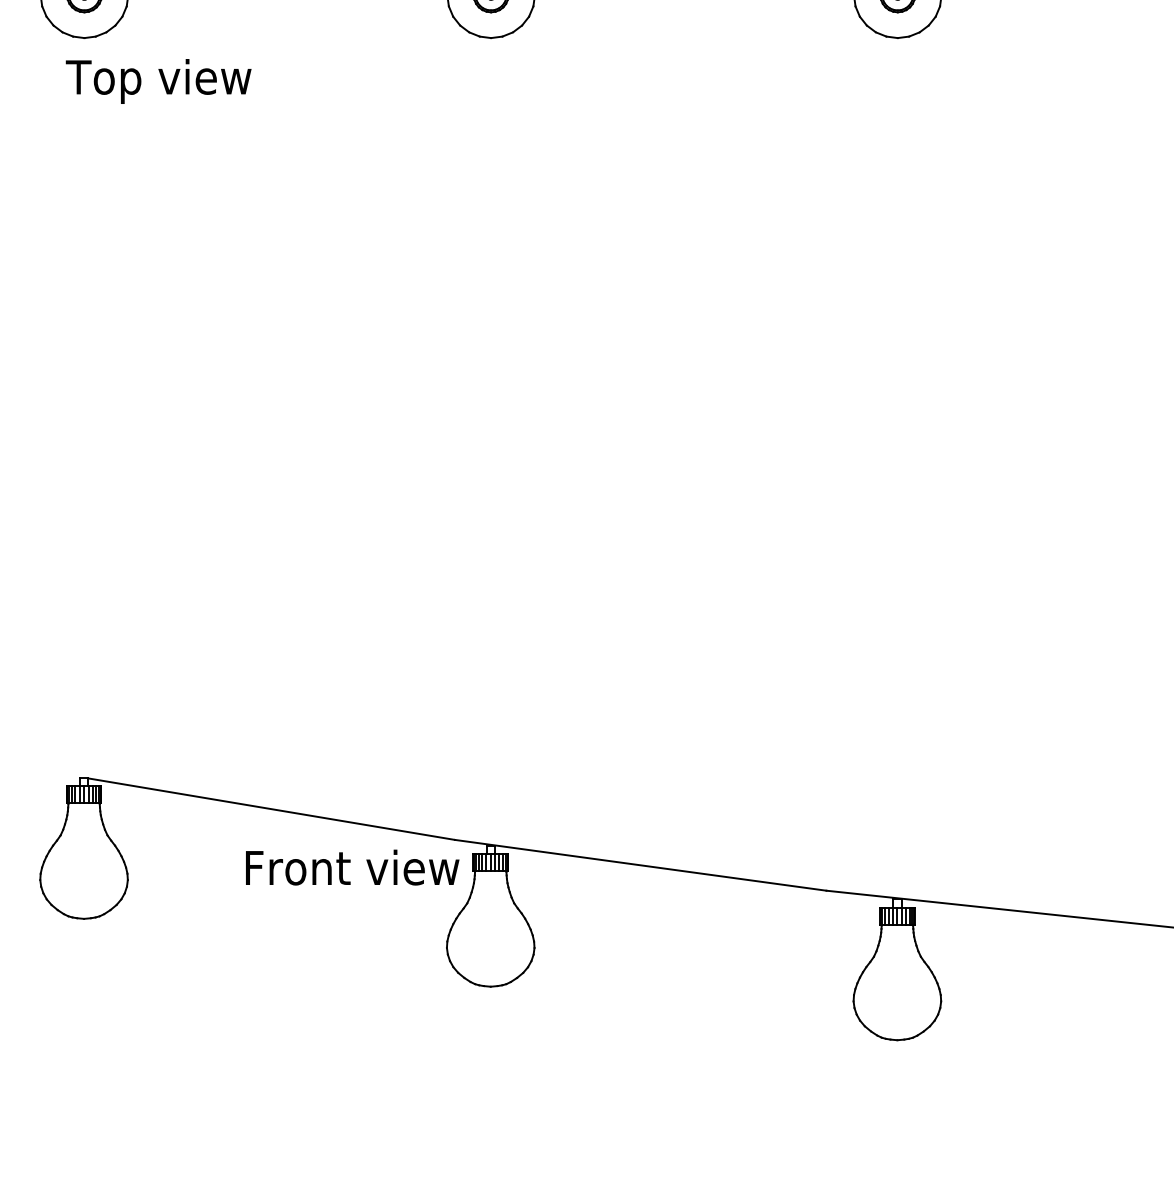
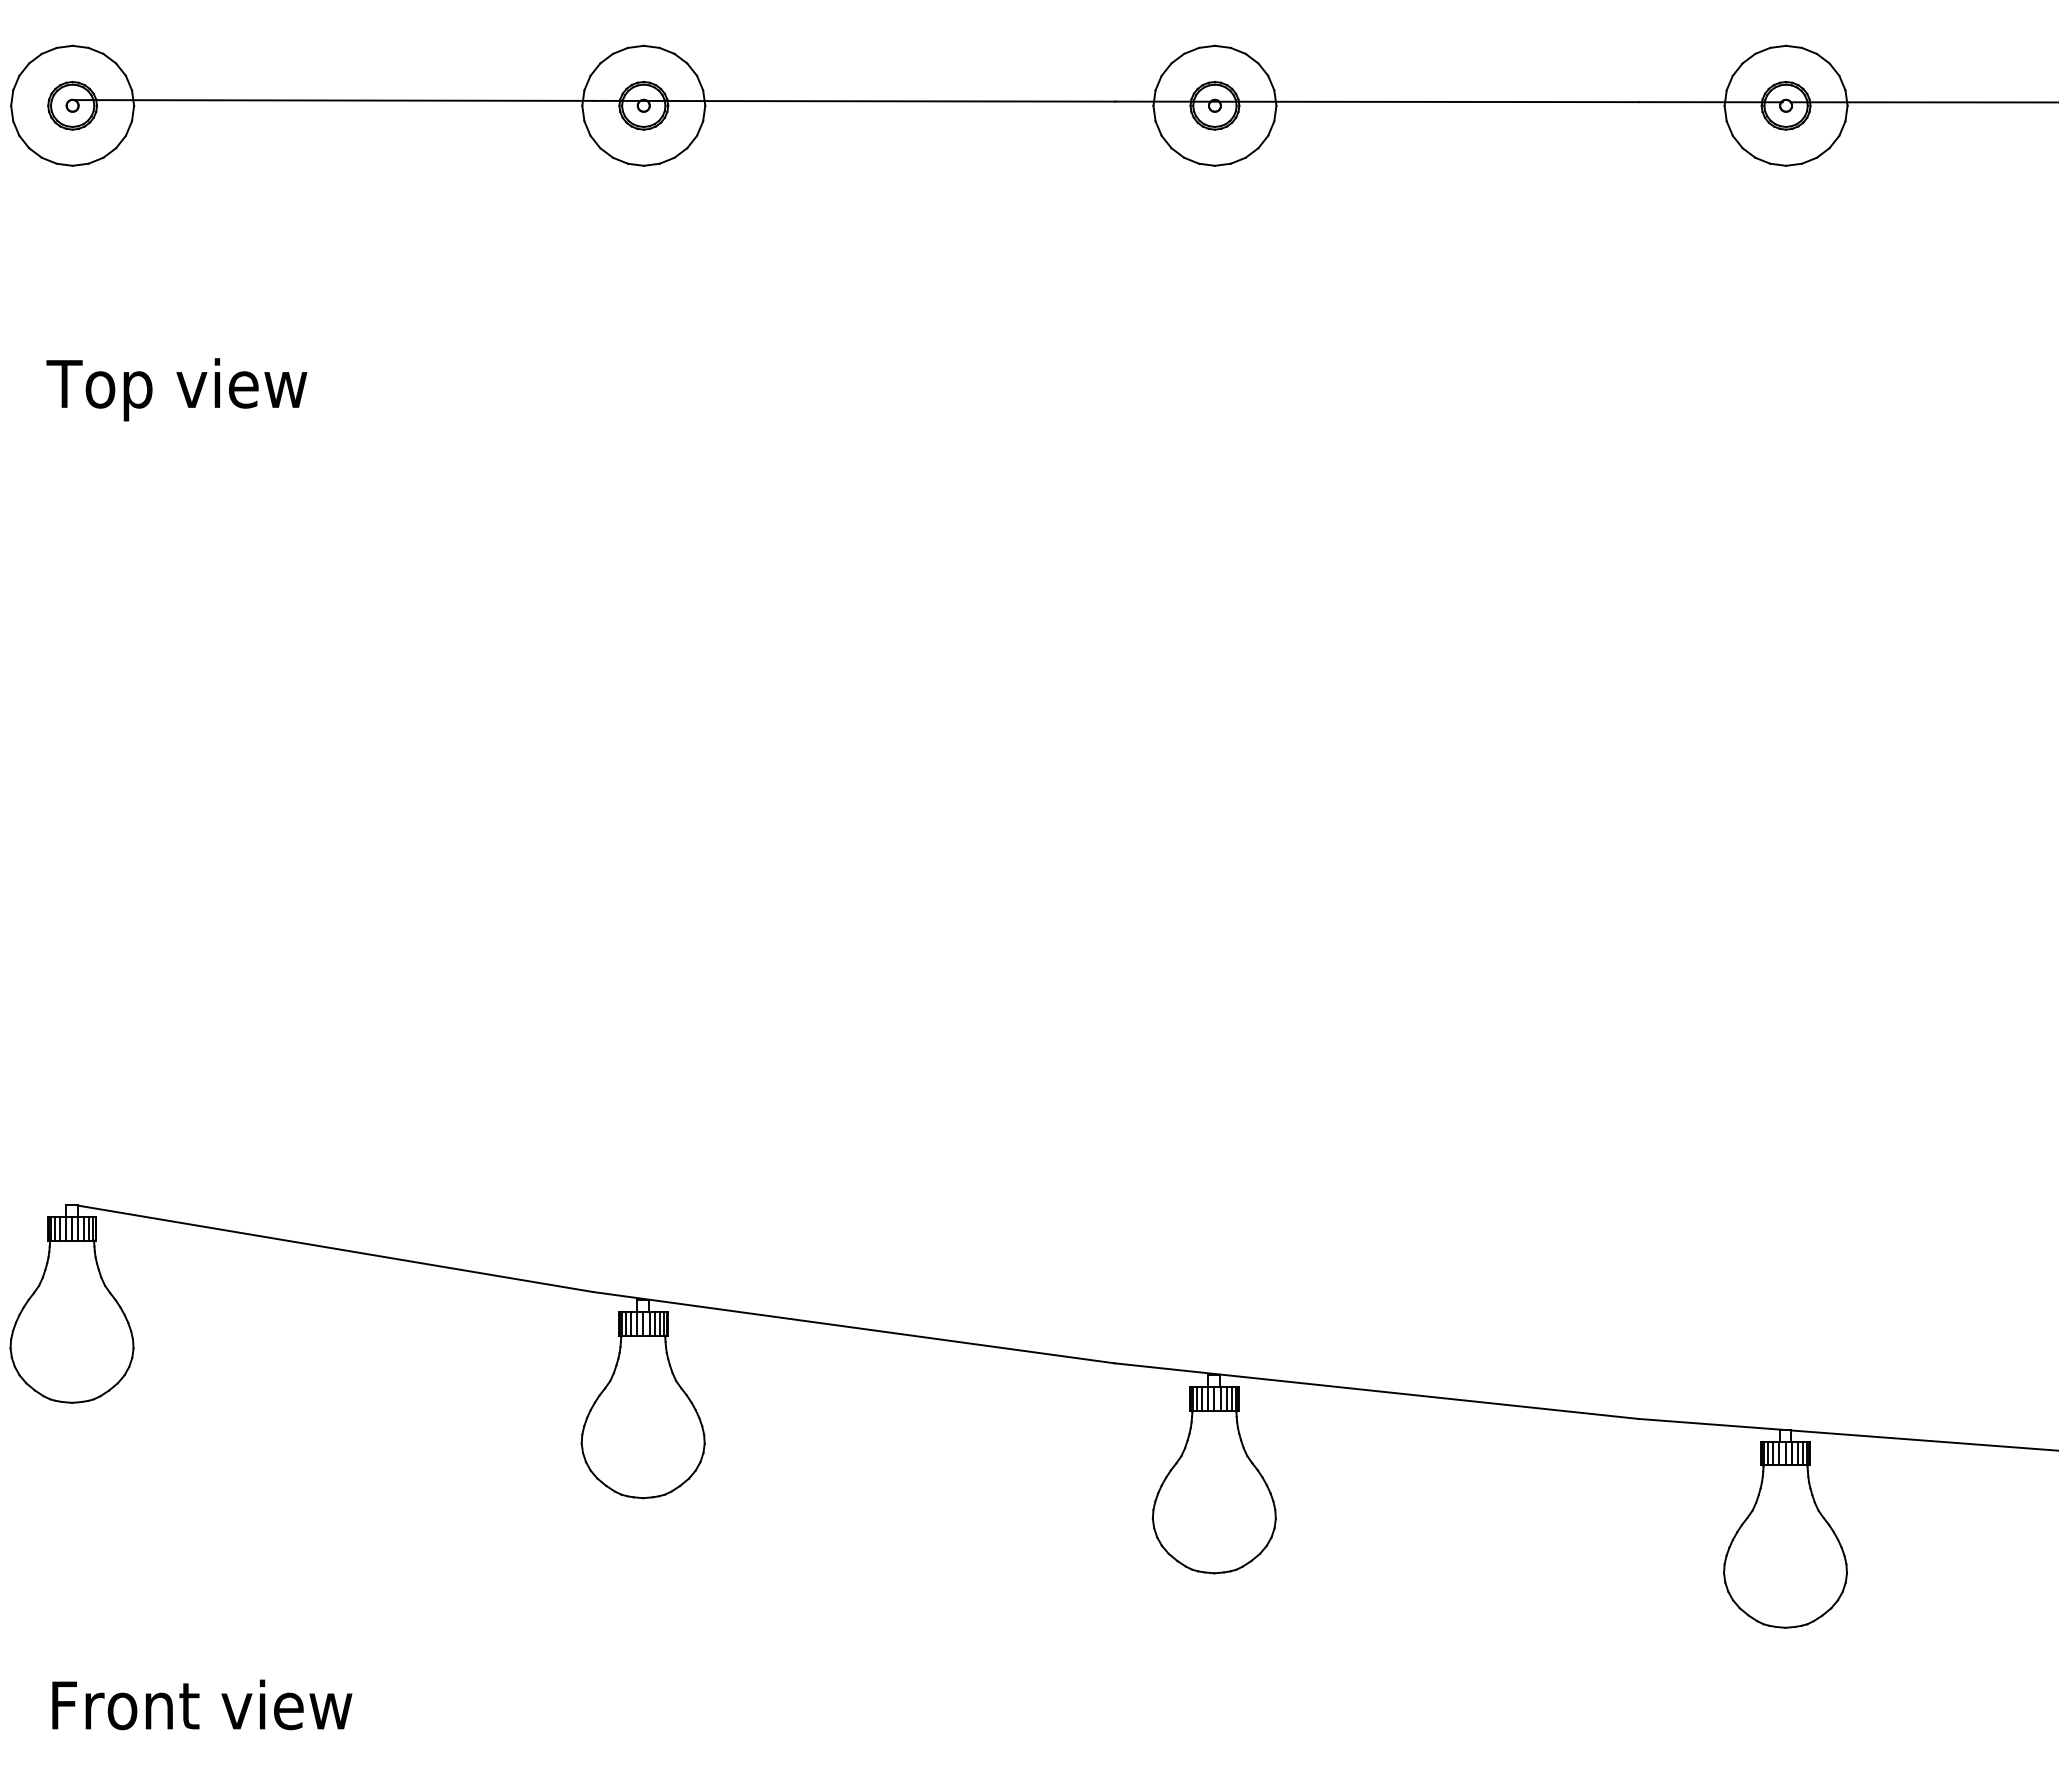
text: (158, 81) -> (176, 389), moved
text: (352, 867) -> (202, 1704), moved

